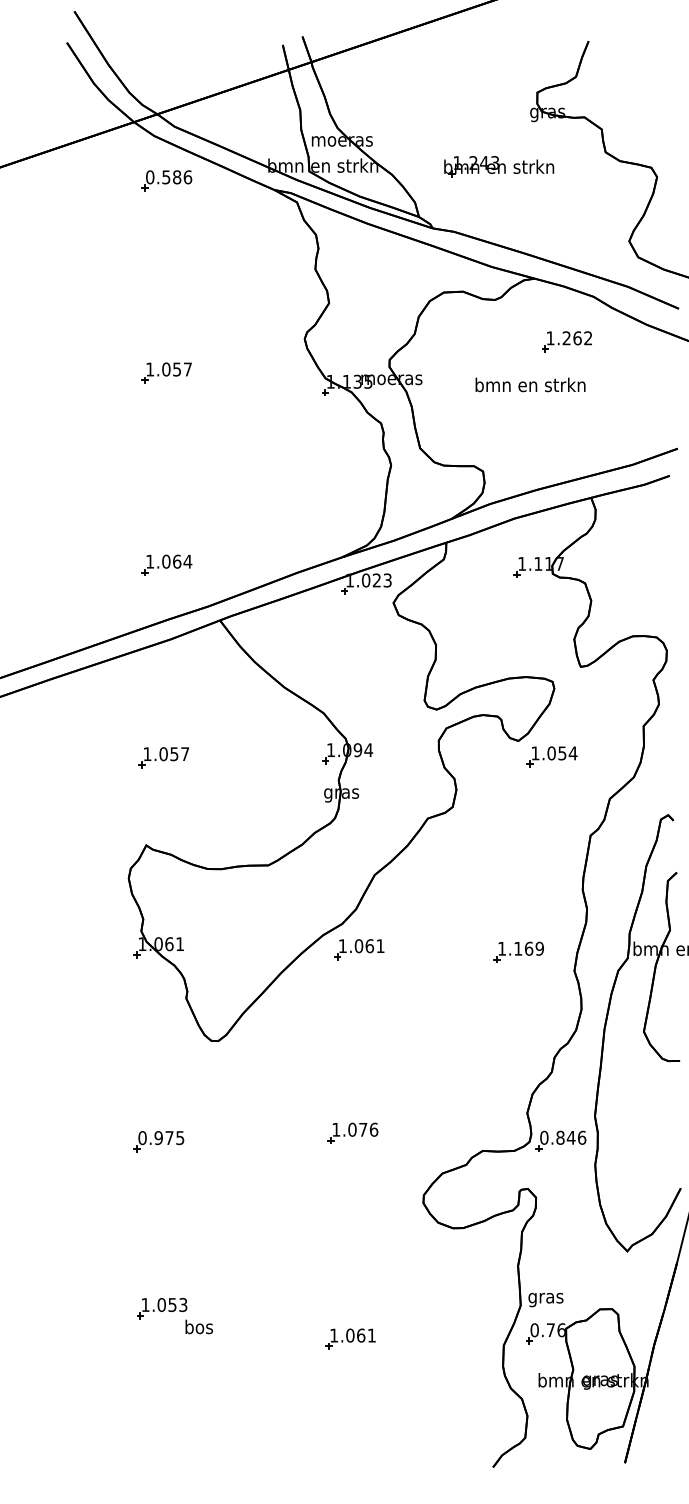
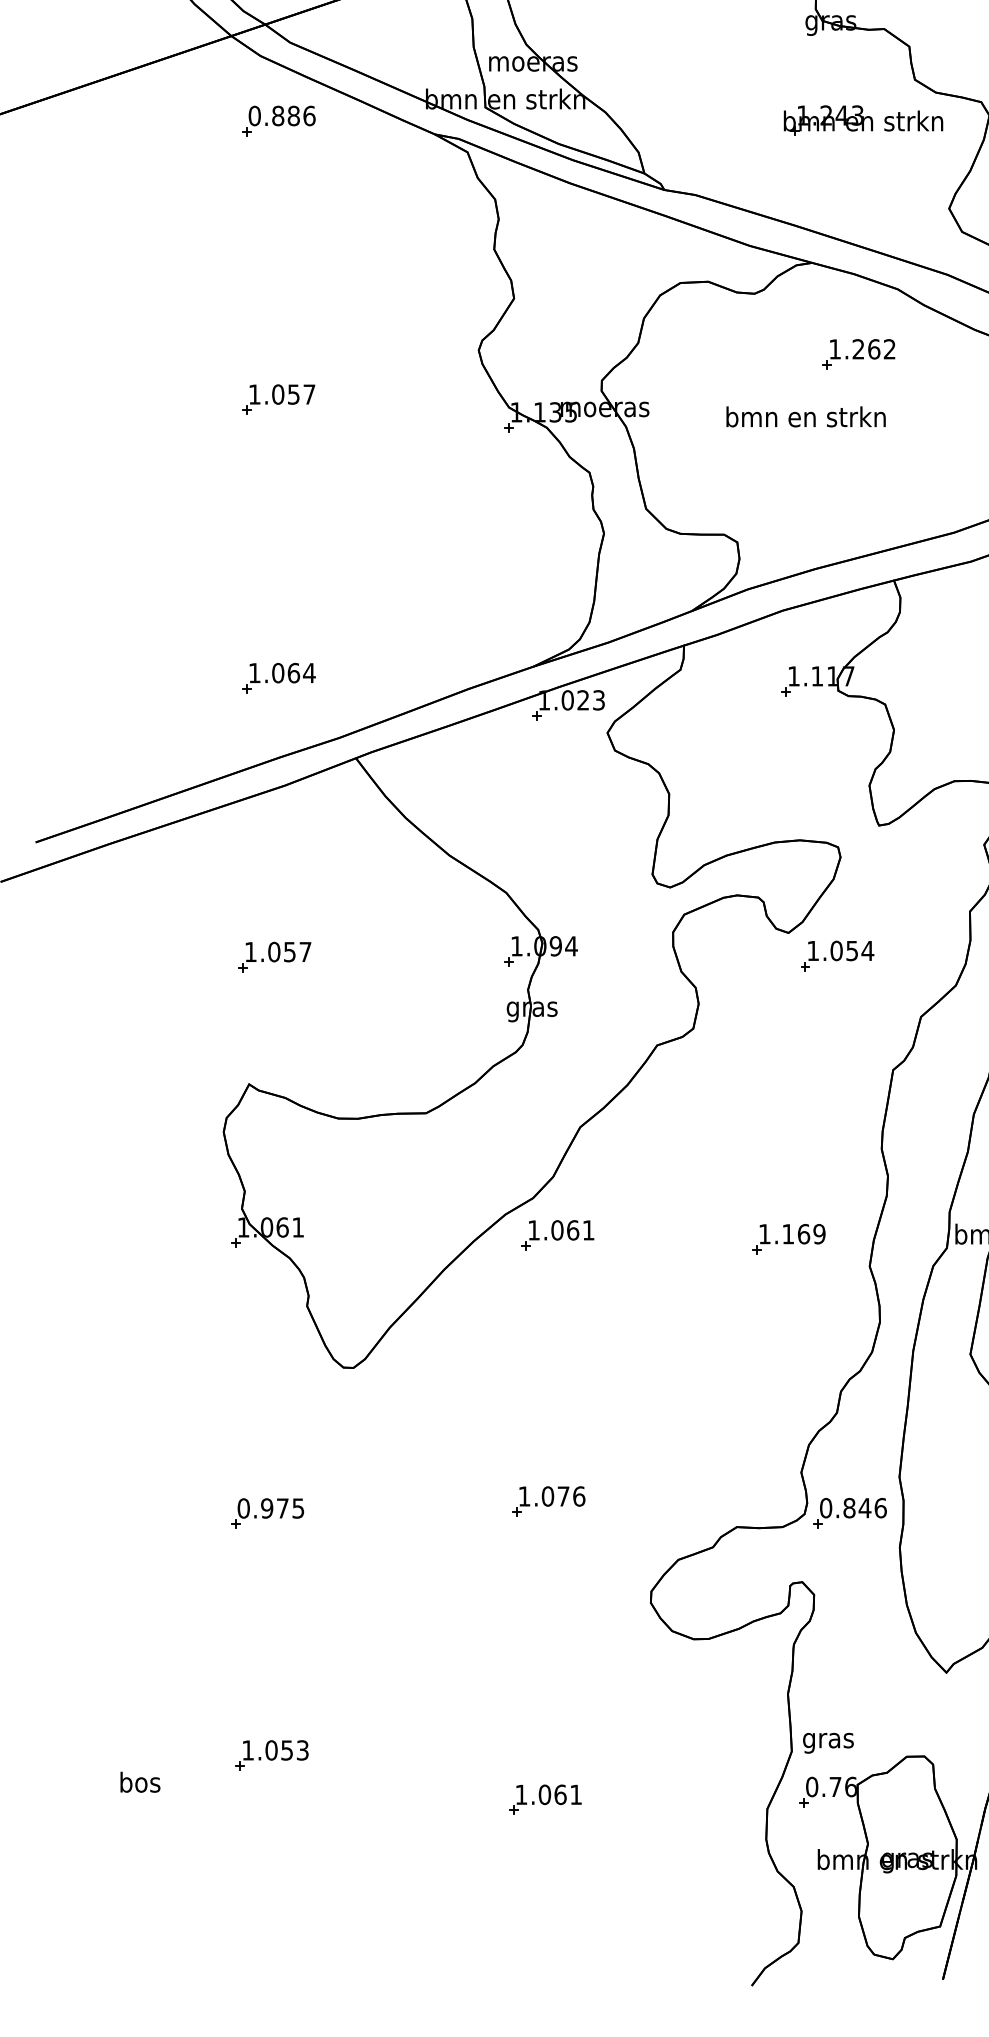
part: (499, 166) -> (863, 120), moved
text: (166, 177) -> (278, 116), 0.586 -> 0.886
text: (198, 1326) -> (139, 1781), moved

